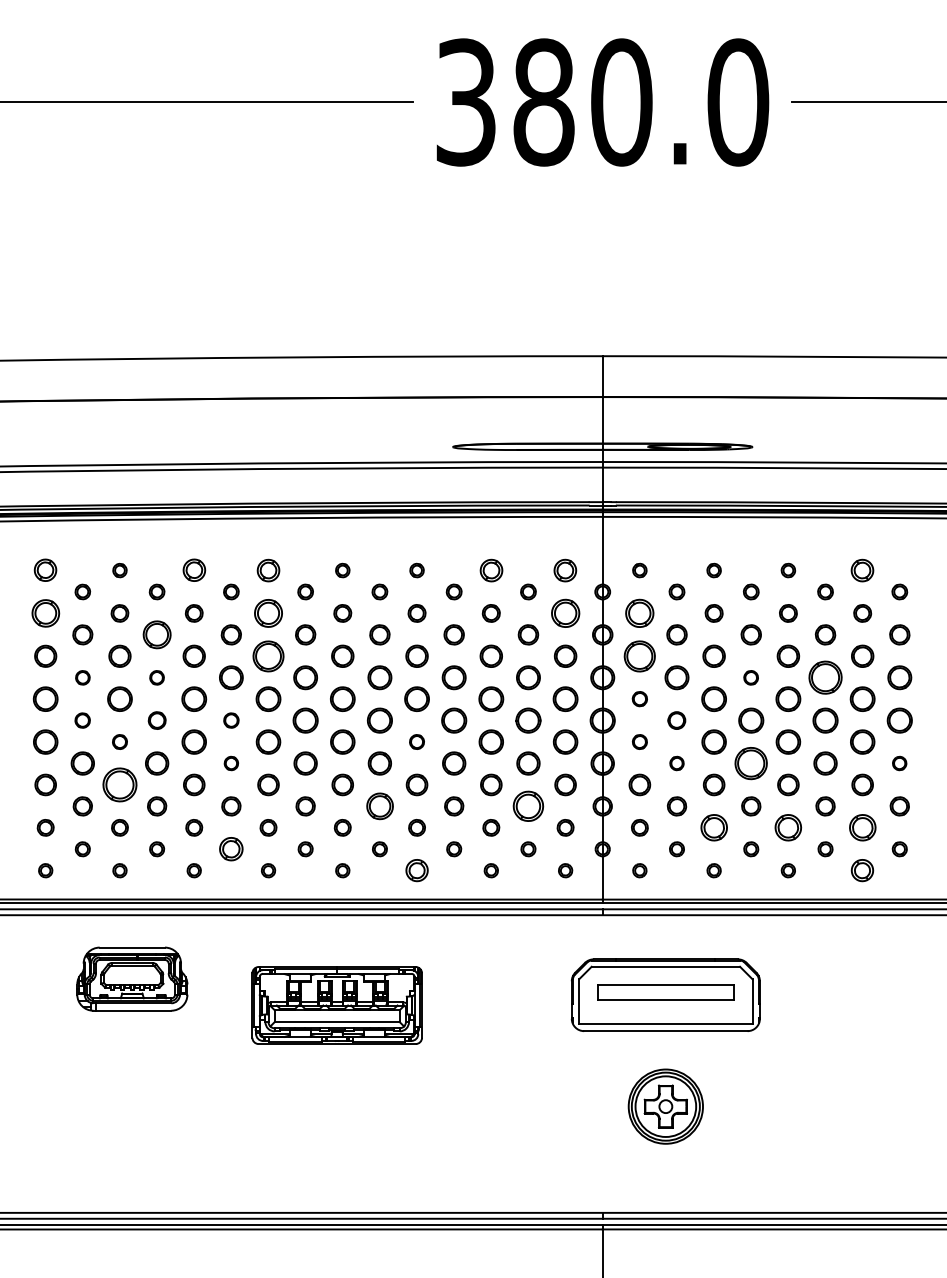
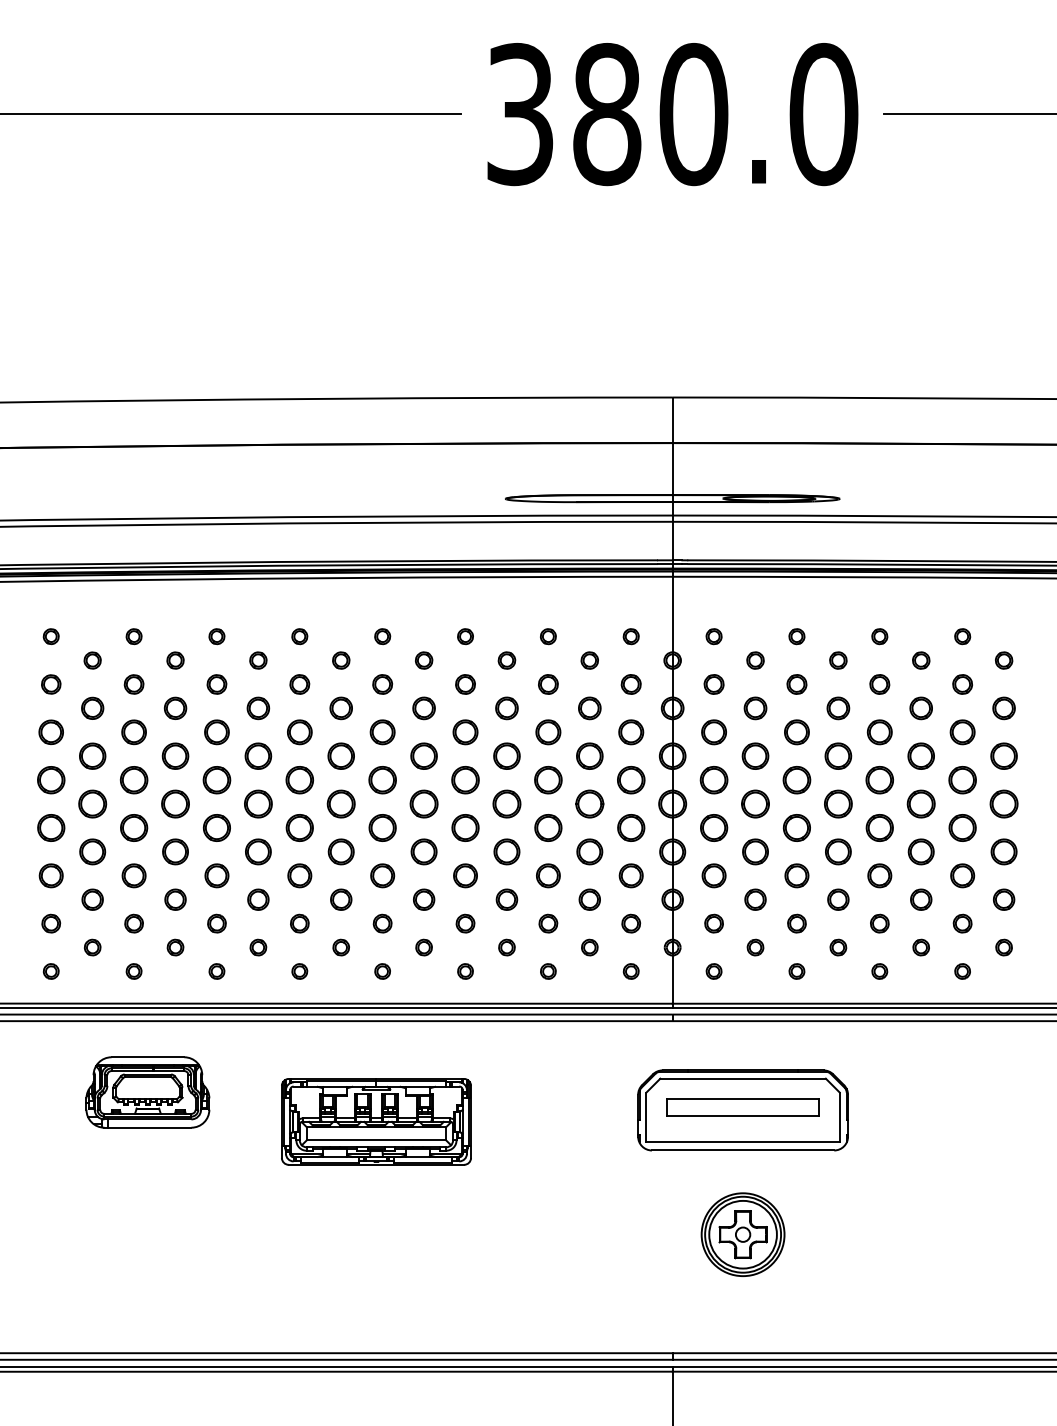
part: (45, 570) -> (51, 636), size x0.62
part: (193, 570) -> (216, 636), size x0.62
part: (268, 570) -> (299, 636), size x0.62
part: (490, 570) -> (547, 636), size x0.62
part: (565, 570) -> (631, 636), size x0.62
part: (862, 570) -> (962, 636), size x0.62
part: (45, 613) -> (51, 684), size x0.62
part: (268, 613) -> (299, 684), size x0.62
part: (565, 613) -> (631, 684), size x0.62
part: (639, 613) -> (713, 684), size x0.62
part: (156, 634) -> (174, 707), size x0.71
part: (268, 655) -> (299, 731), size x0.71
part: (639, 655) -> (713, 731), size x0.71
part: (82, 677) -> (92, 755), size x1.67
part: (156, 677) -> (174, 755), size x1.67
part: (750, 677) -> (837, 755), size x1.67
part: (825, 677) -> (921, 755), size x0.71
part: (639, 698) -> (713, 779), size x1.67
part: (82, 720) -> (92, 803), size x1.67
part: (157, 720) -> (175, 803), size x1.43
part: (231, 720) -> (258, 803), size x1.67
part: (676, 720) -> (754, 803), size x1.43
part: (119, 741) -> (133, 827), size x1.67
part: (416, 741) -> (464, 827), size x1.67
part: (639, 741) -> (713, 827), size x1.67
part: (231, 763) -> (258, 851), size x1.67
part: (676, 763) -> (754, 851), size x1.67
part: (751, 763) -> (838, 851), size x0.71
part: (899, 763) -> (1003, 851), size x1.67
part: (119, 784) -> (133, 875), size x0.62
part: (379, 806) -> (423, 899), size x0.71
part: (528, 806) -> (589, 899), size x0.62
part: (713, 827) -> (796, 923), size x0.62
part: (788, 827) -> (879, 923), size x0.62
part: (862, 827) -> (962, 923), size x0.62
part: (231, 849) -> (258, 947), size x0.62
part: (416, 870) -> (464, 971), size x0.62
part: (862, 870) -> (962, 971), size x0.62

